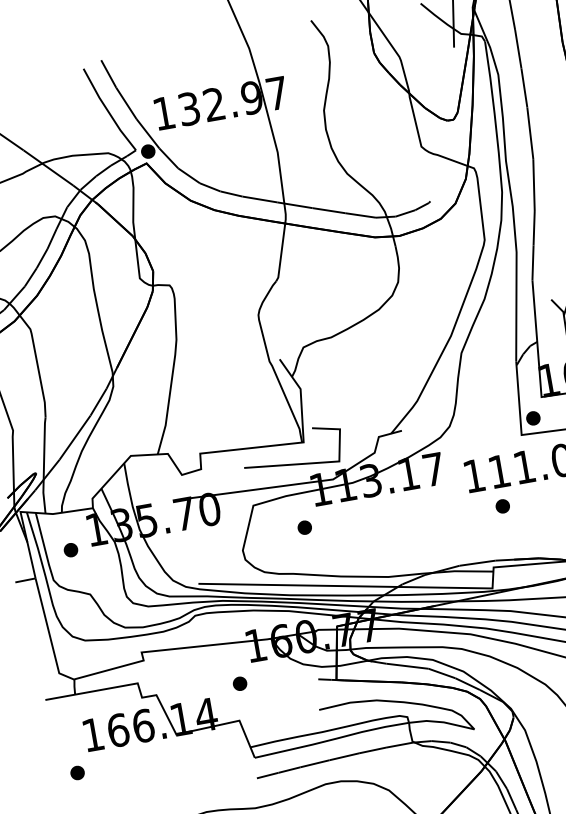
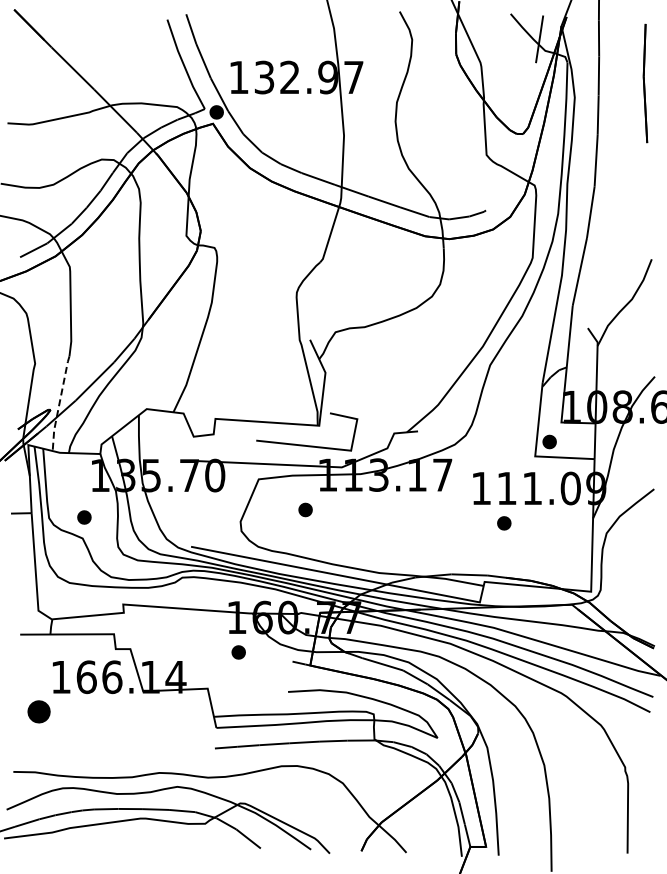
line: (43, 465) -> (59, 403), solid -> dashed
part: (71, 550) -> (84, 517), moved
part: (239, 683) -> (238, 652), moved
part: (77, 773) -> (39, 712), size x1.6

